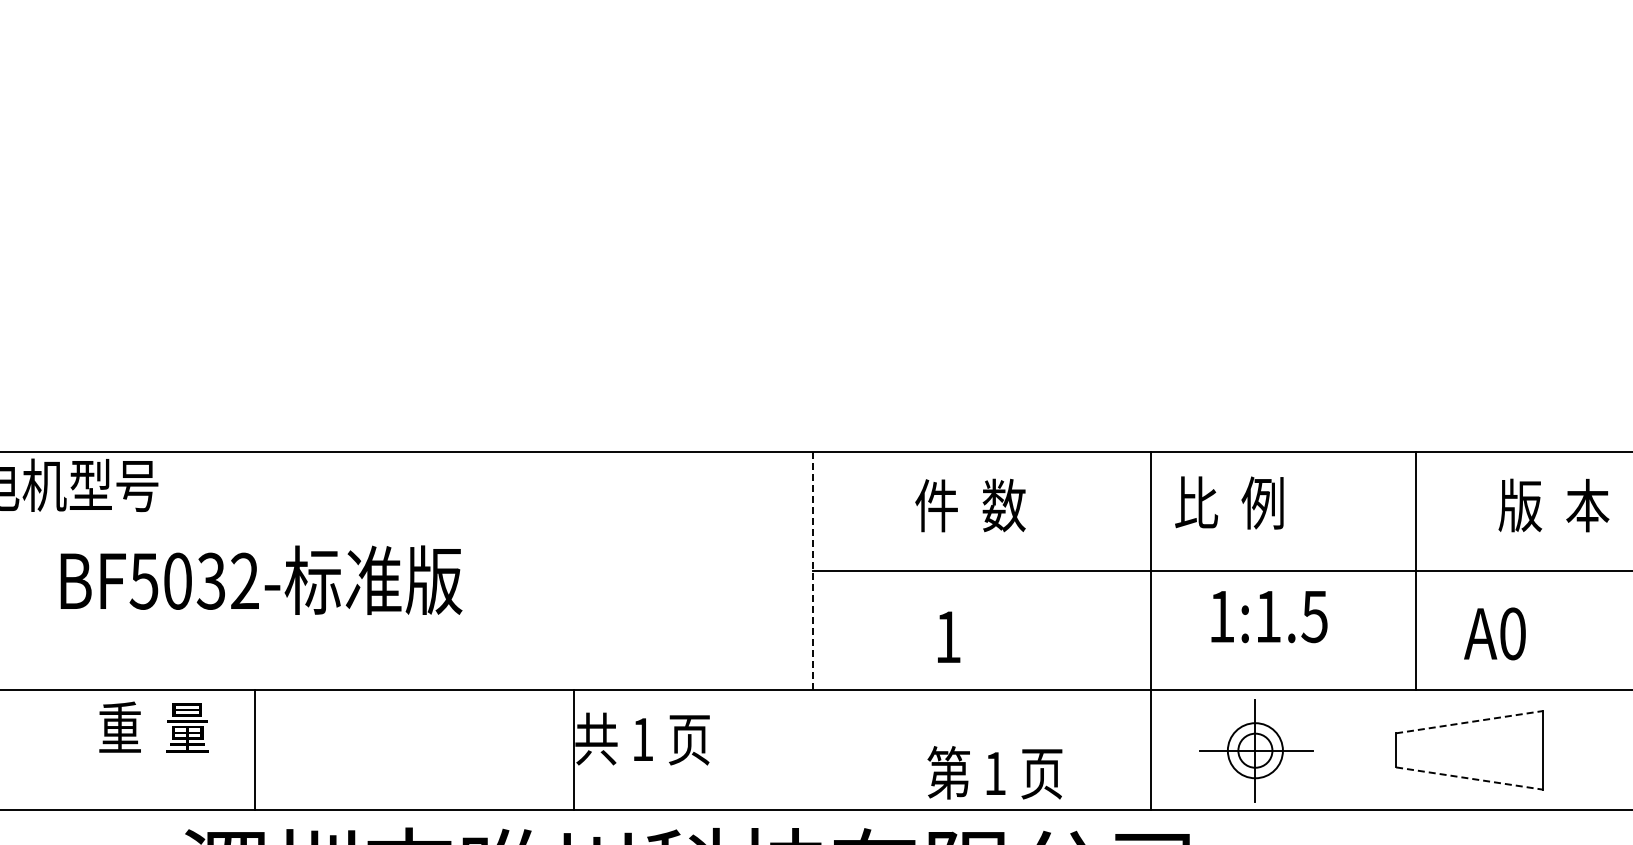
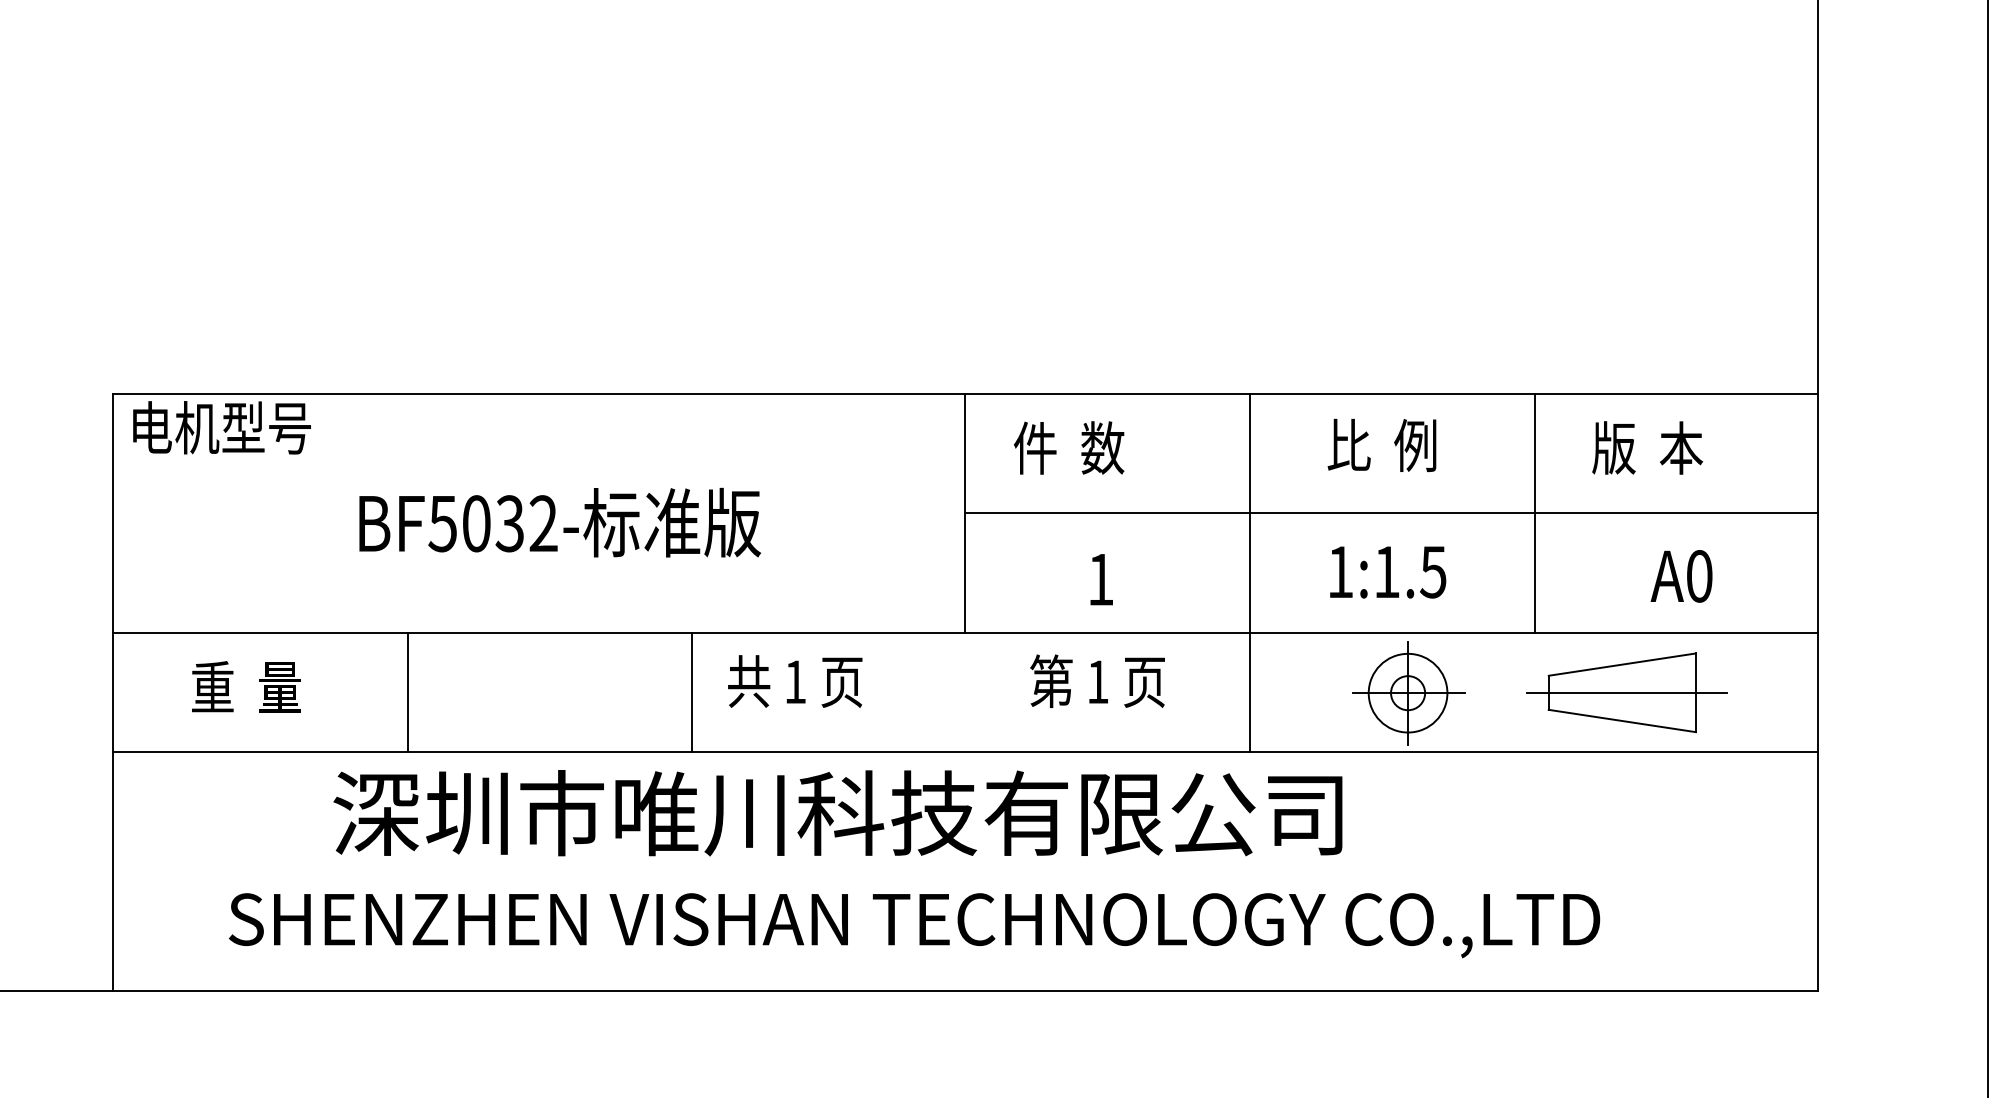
text: (970, 505) -> (1069, 447), moved
text: (1553, 505) -> (1647, 447), moved
line: (812, 571) -> (965, 513), dashed -> solid
line: (1415, 571) -> (1534, 513), moved
text: (260, 580) -> (559, 522), moved
text: (1269, 617) -> (1388, 572), moved
line: (1150, 631) -> (1249, 573), moved
text: (1494, 634) -> (1681, 576), moved
line: (1469, 722) -> (1622, 664), dashed -> solid
text: (153, 727) -> (246, 686), moved
line: (573, 750) -> (692, 692), moved
circle: (1254, 750) -> (1407, 692), size x1.43
line: (1474, 750) -> (1627, 692), added
text: (994, 772) -> (1097, 680), moved
line: (1469, 779) -> (1622, 721), dashed -> solid

